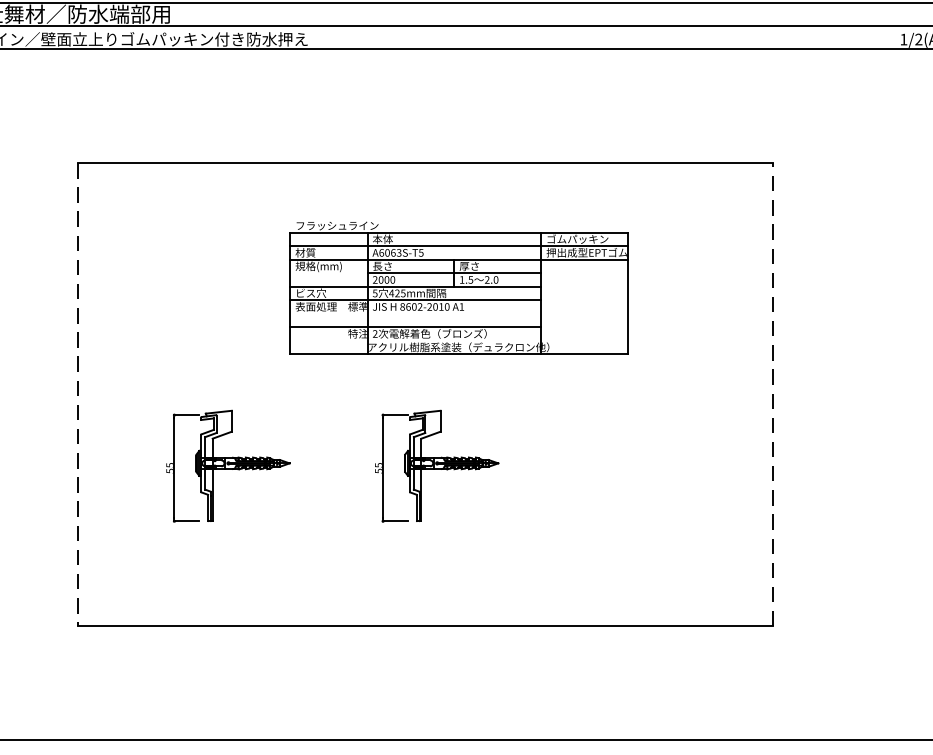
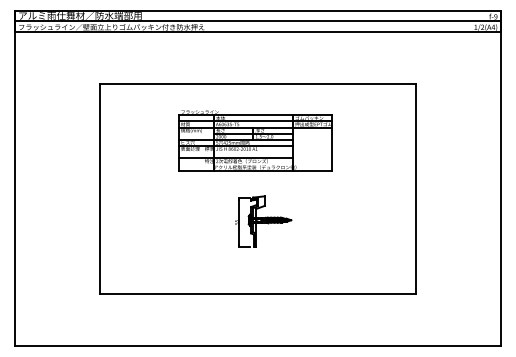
part: (459, 288) -> (255, 140), moved
line: (773, 393) -> (416, 188), dashed -> solid
line: (77, 395) -> (99, 189), dashed -> solid
part: (228, 466) -> (168, 221), removed

